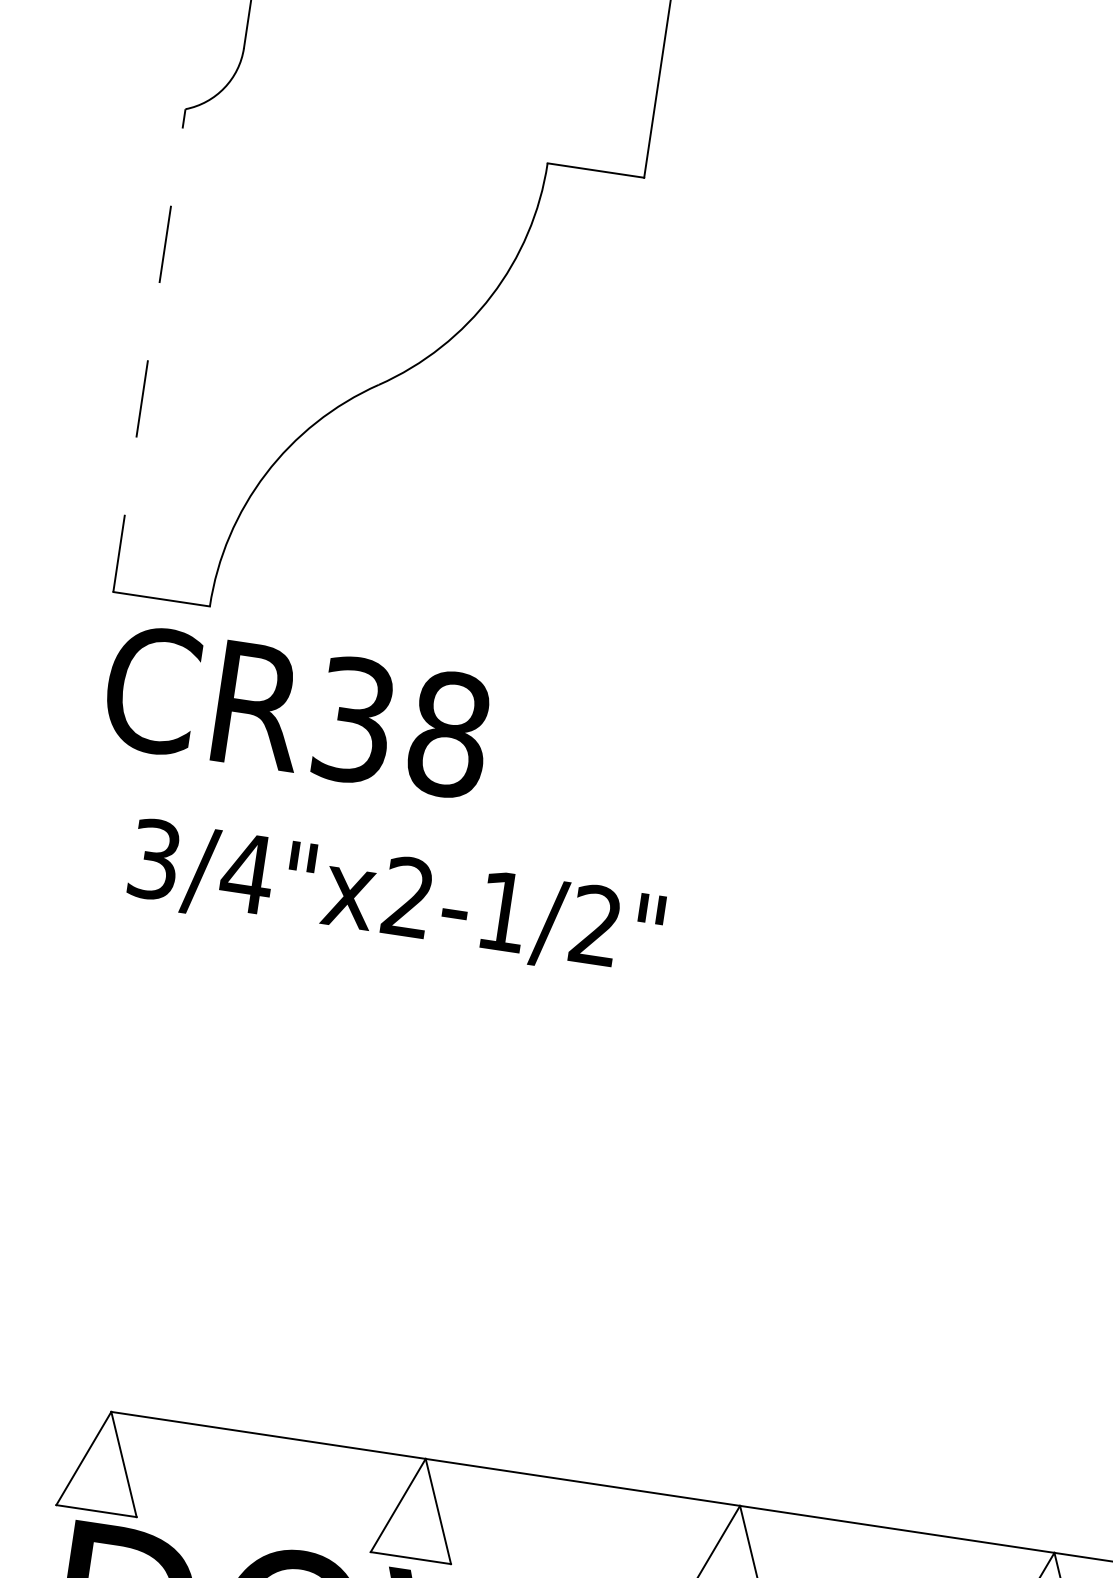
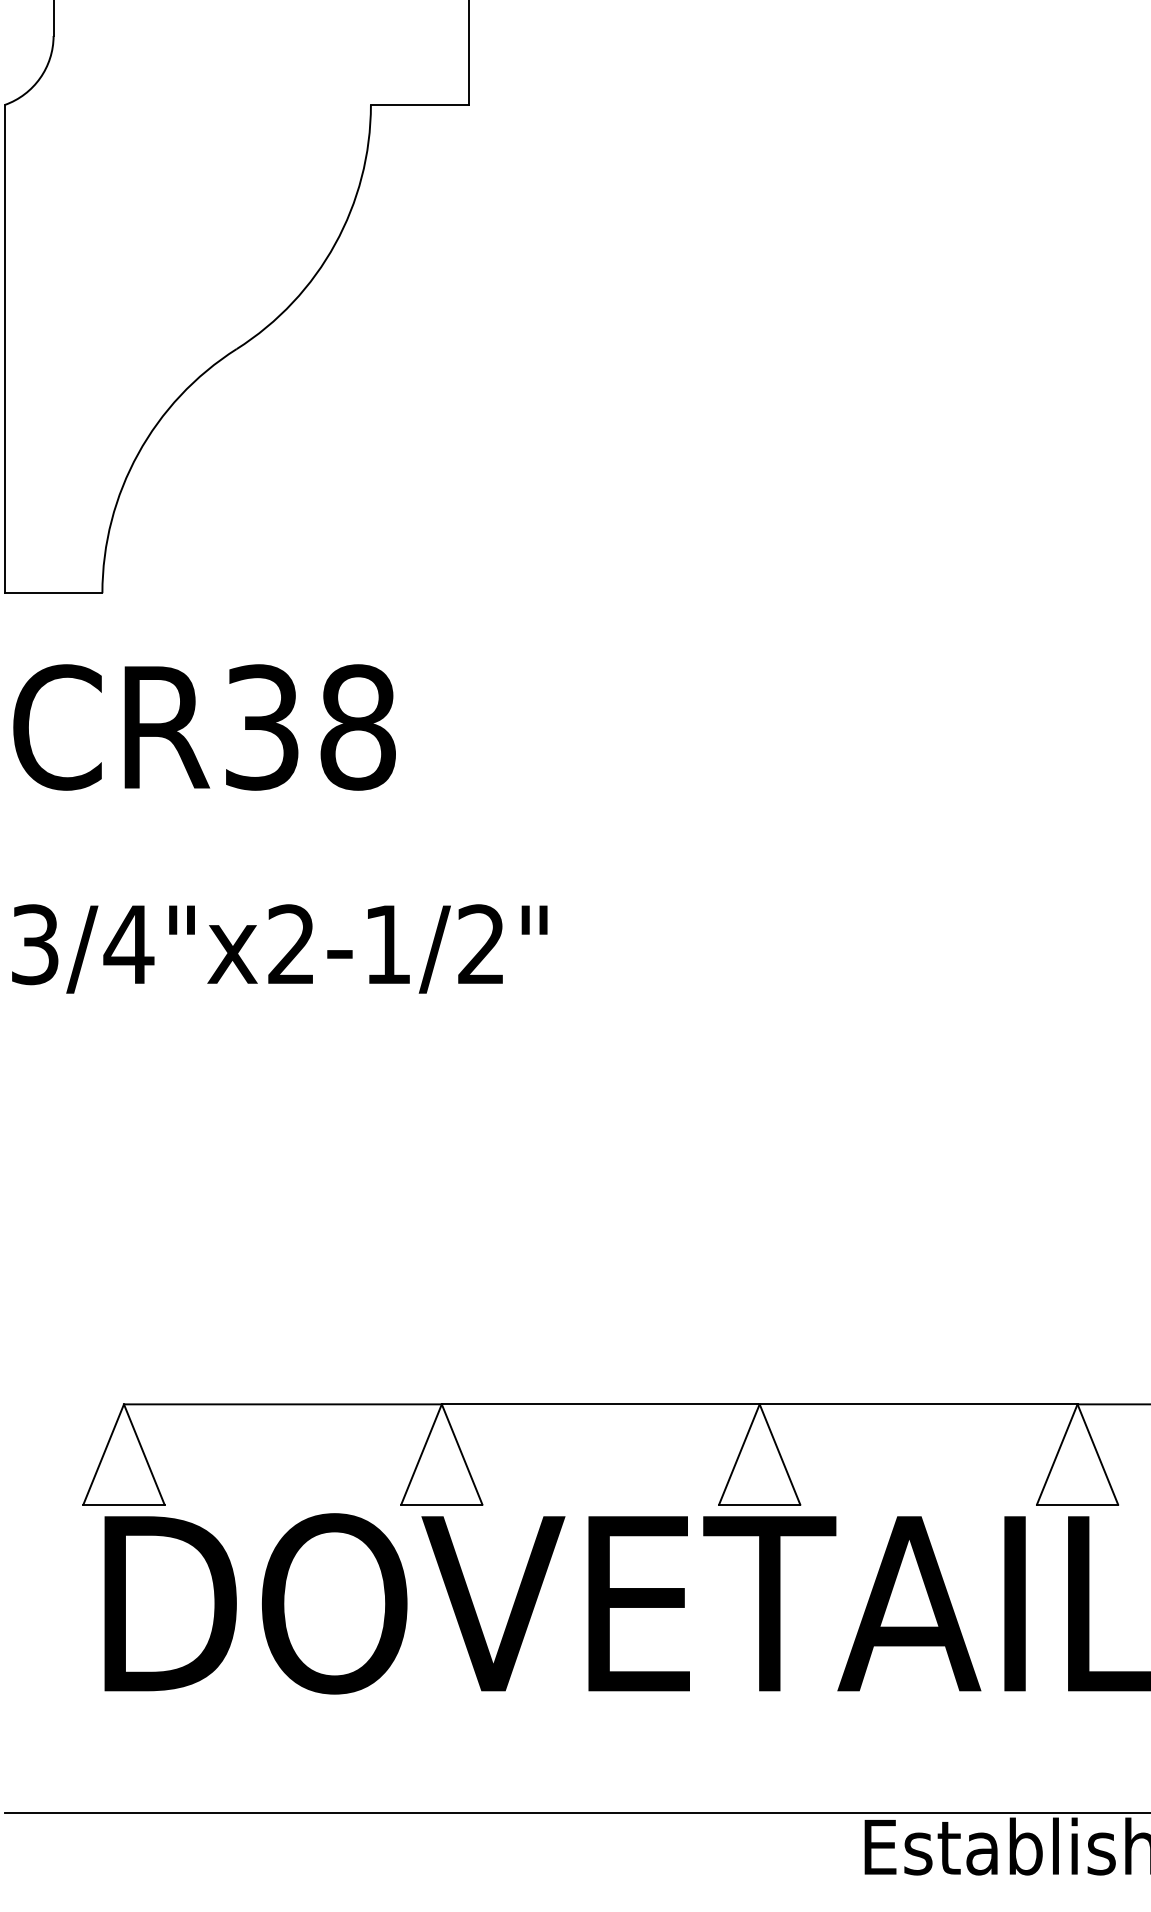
line: (149, 349) -> (4, 348), dashed -> solid
text: (297, 711) -> (204, 727), moved
text: (395, 899) -> (279, 948), moved

